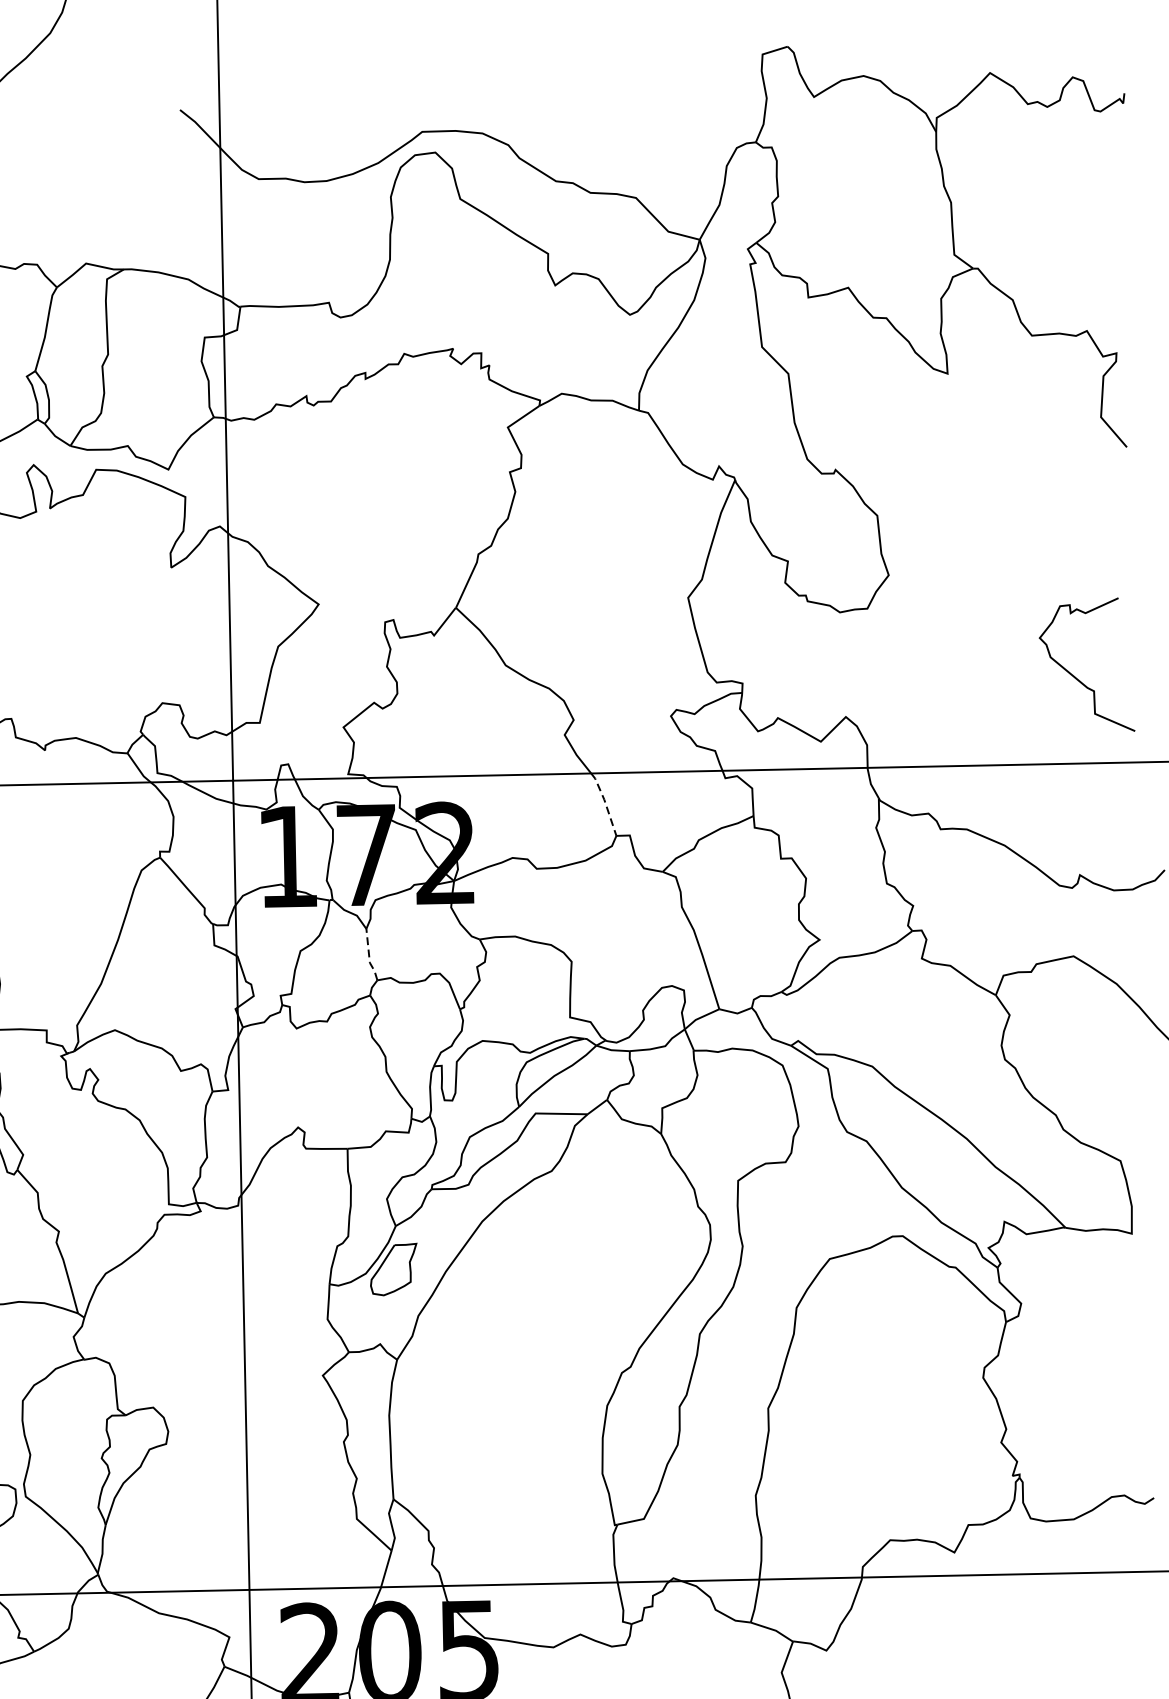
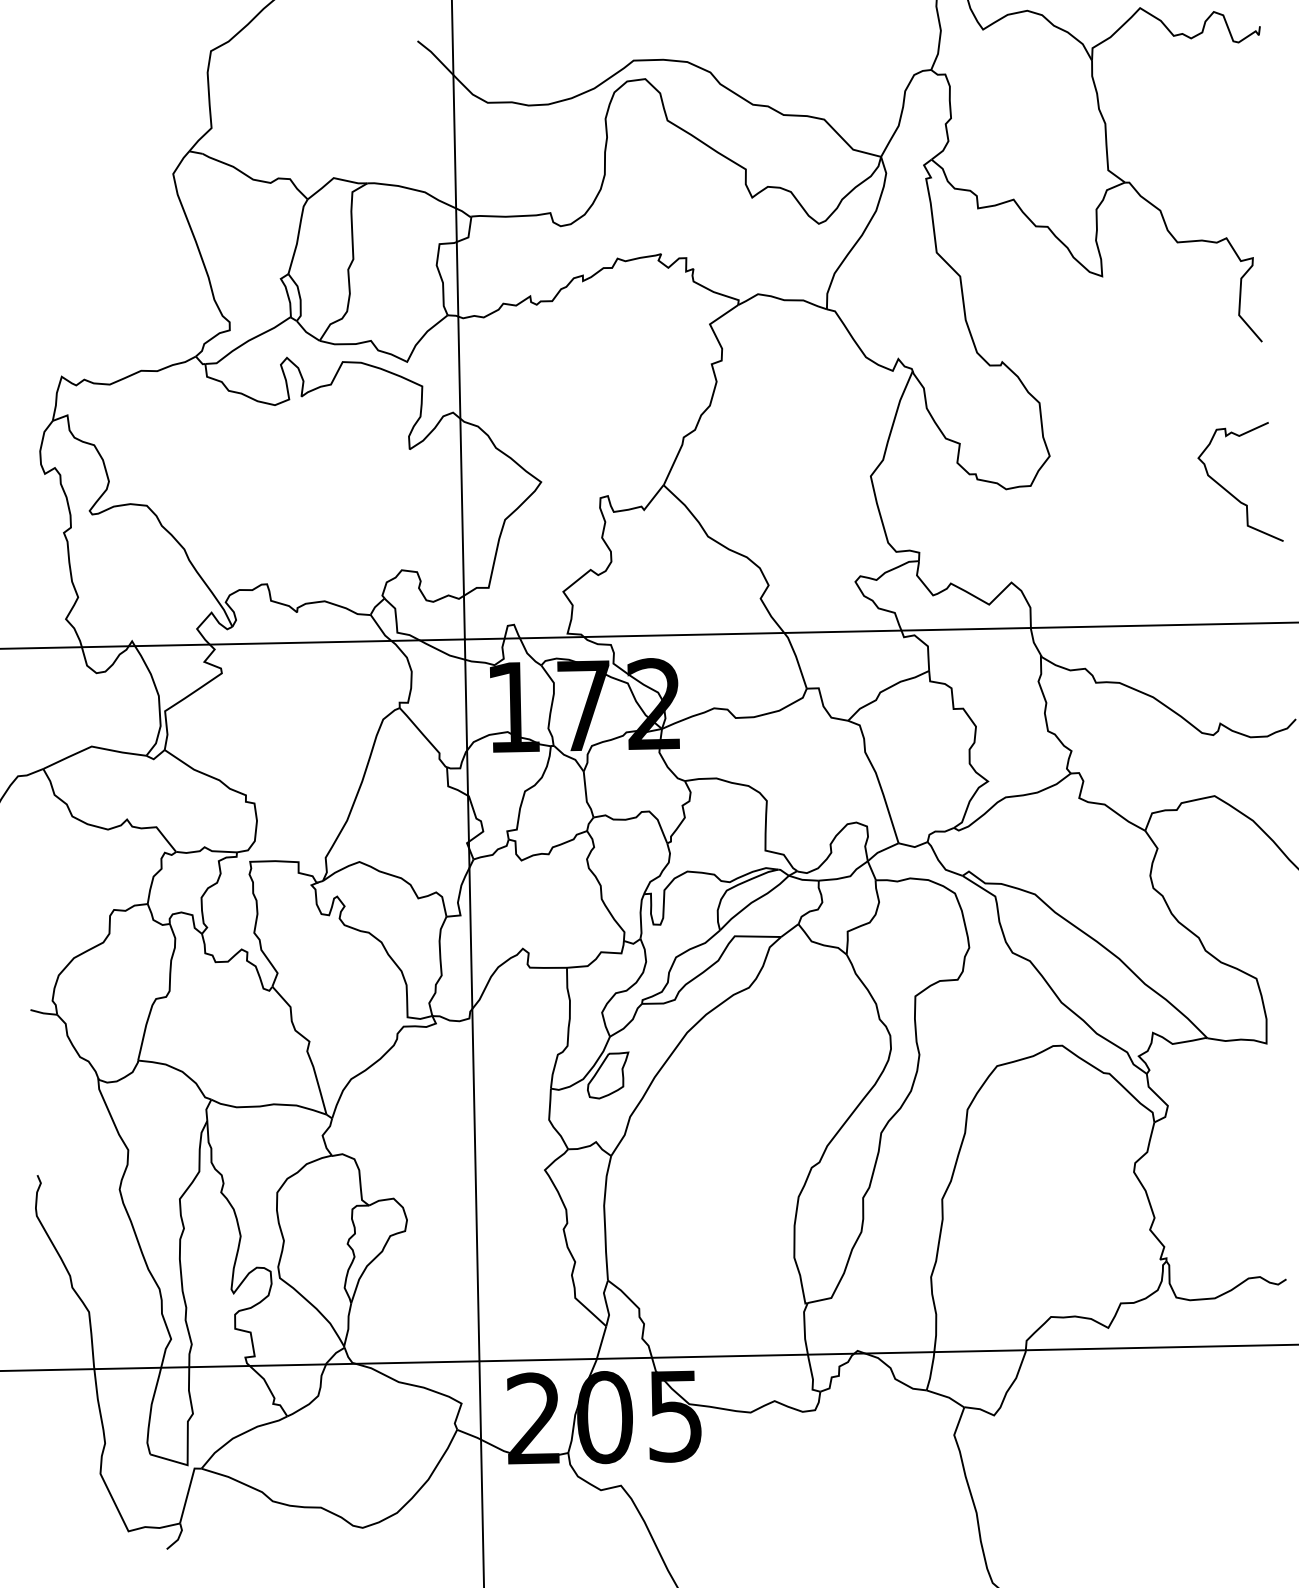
curve: (1074, 675) -> (1229, 491), moved
line: (604, 802) -> (796, 658), dashed -> solid
line: (369, 956) -> (586, 796), dashed -> solid

